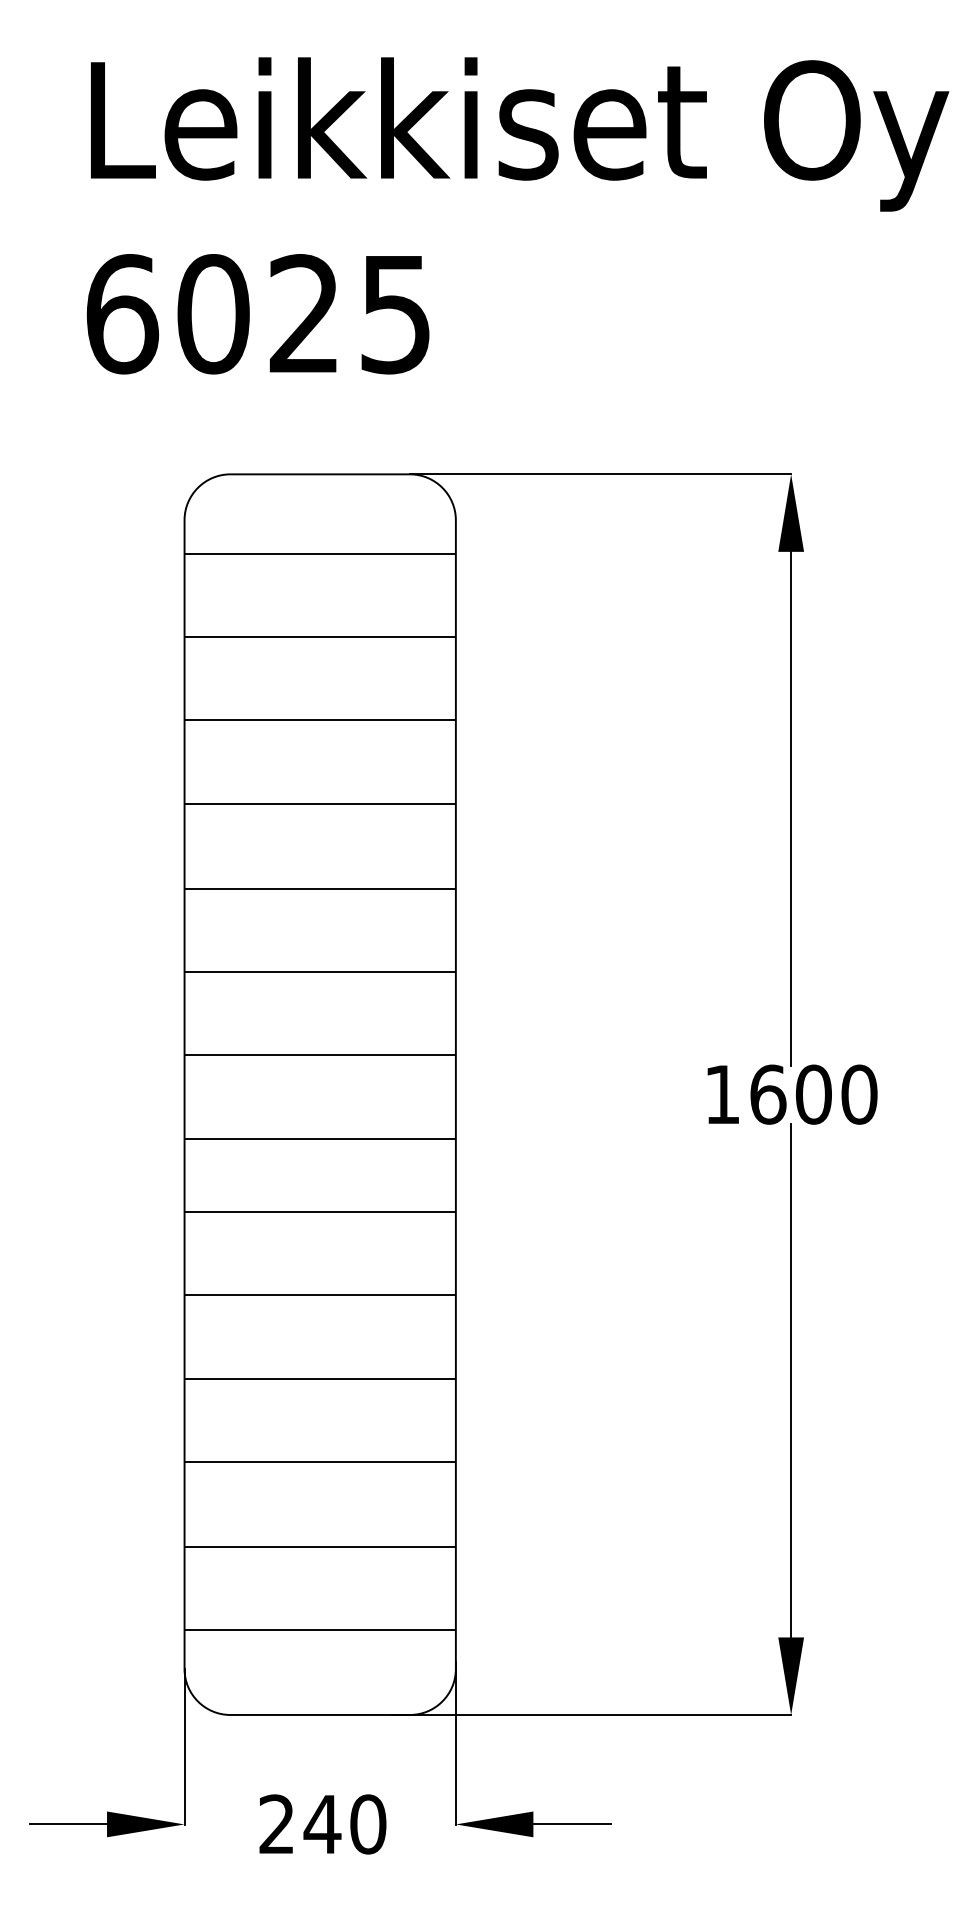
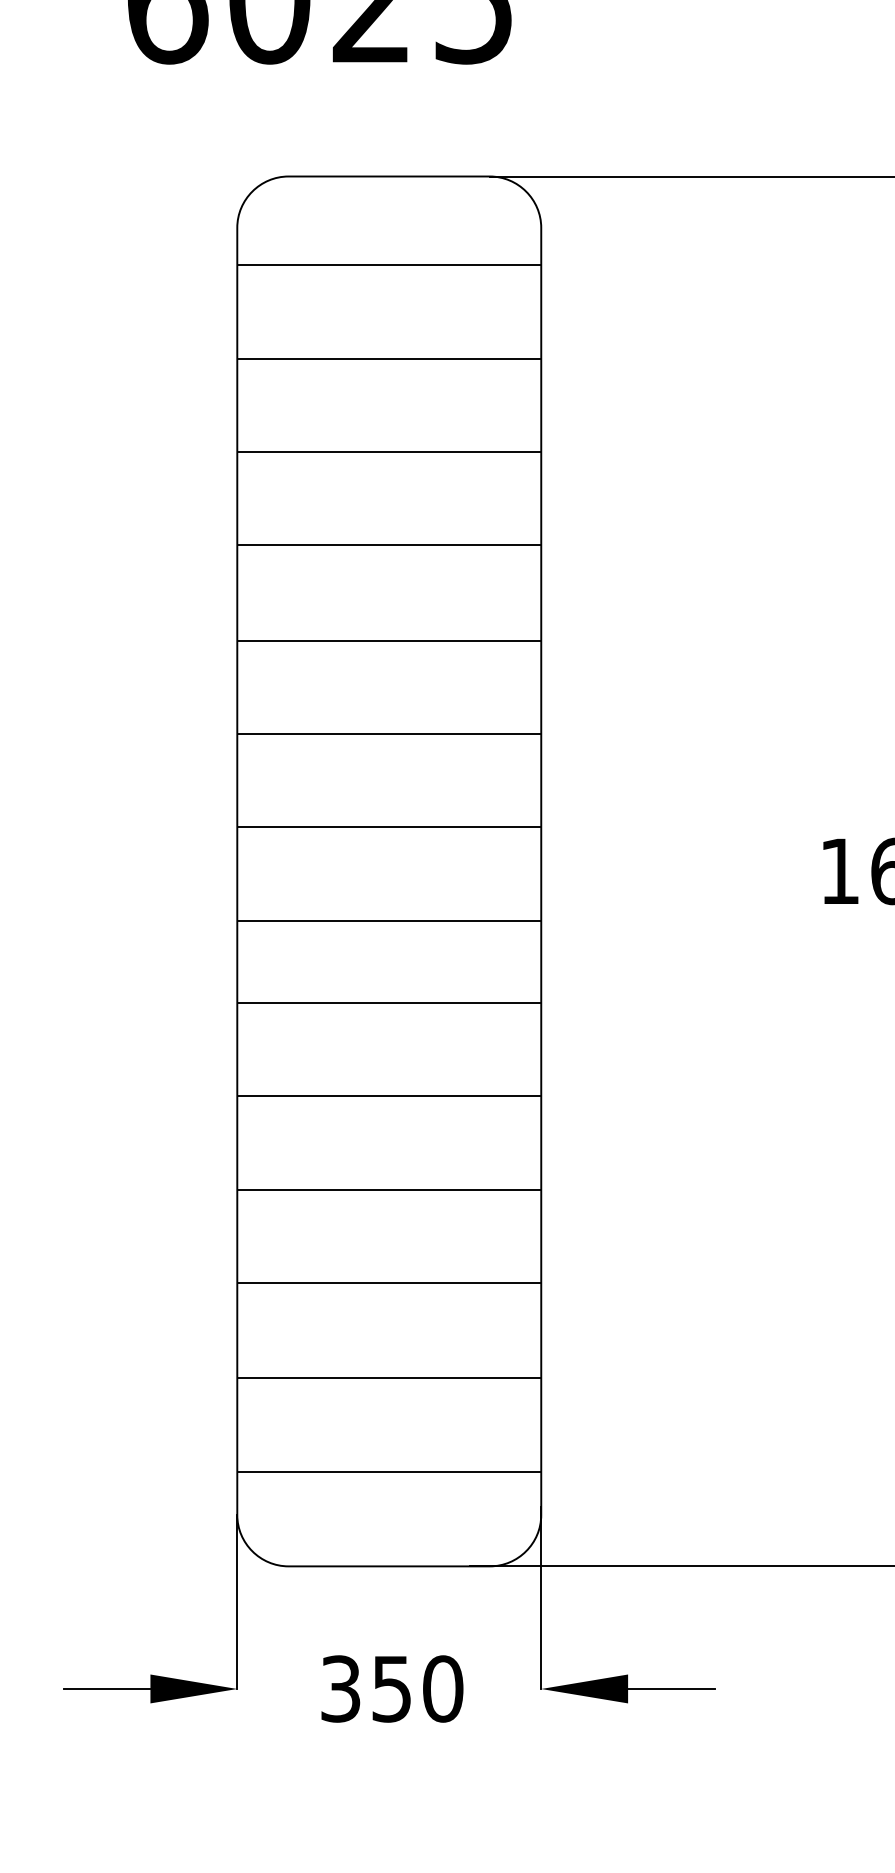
text: (300, 1824) -> (367, 1689), 240 -> 350

